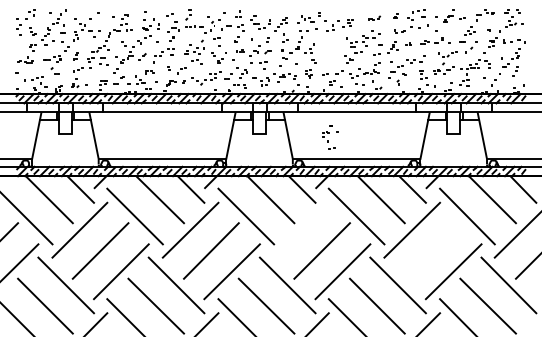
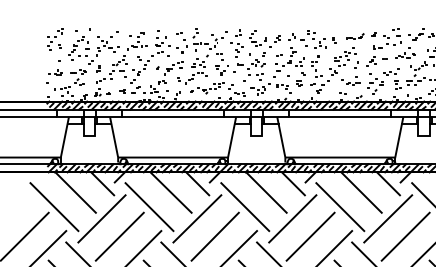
part: (374, 17) -> (355, 35), size x1.67
part: (330, 137) -> (317, 66), moved
line: (301, 229) -> (292, 218), added
line: (432, 250) -> (405, 236), added

